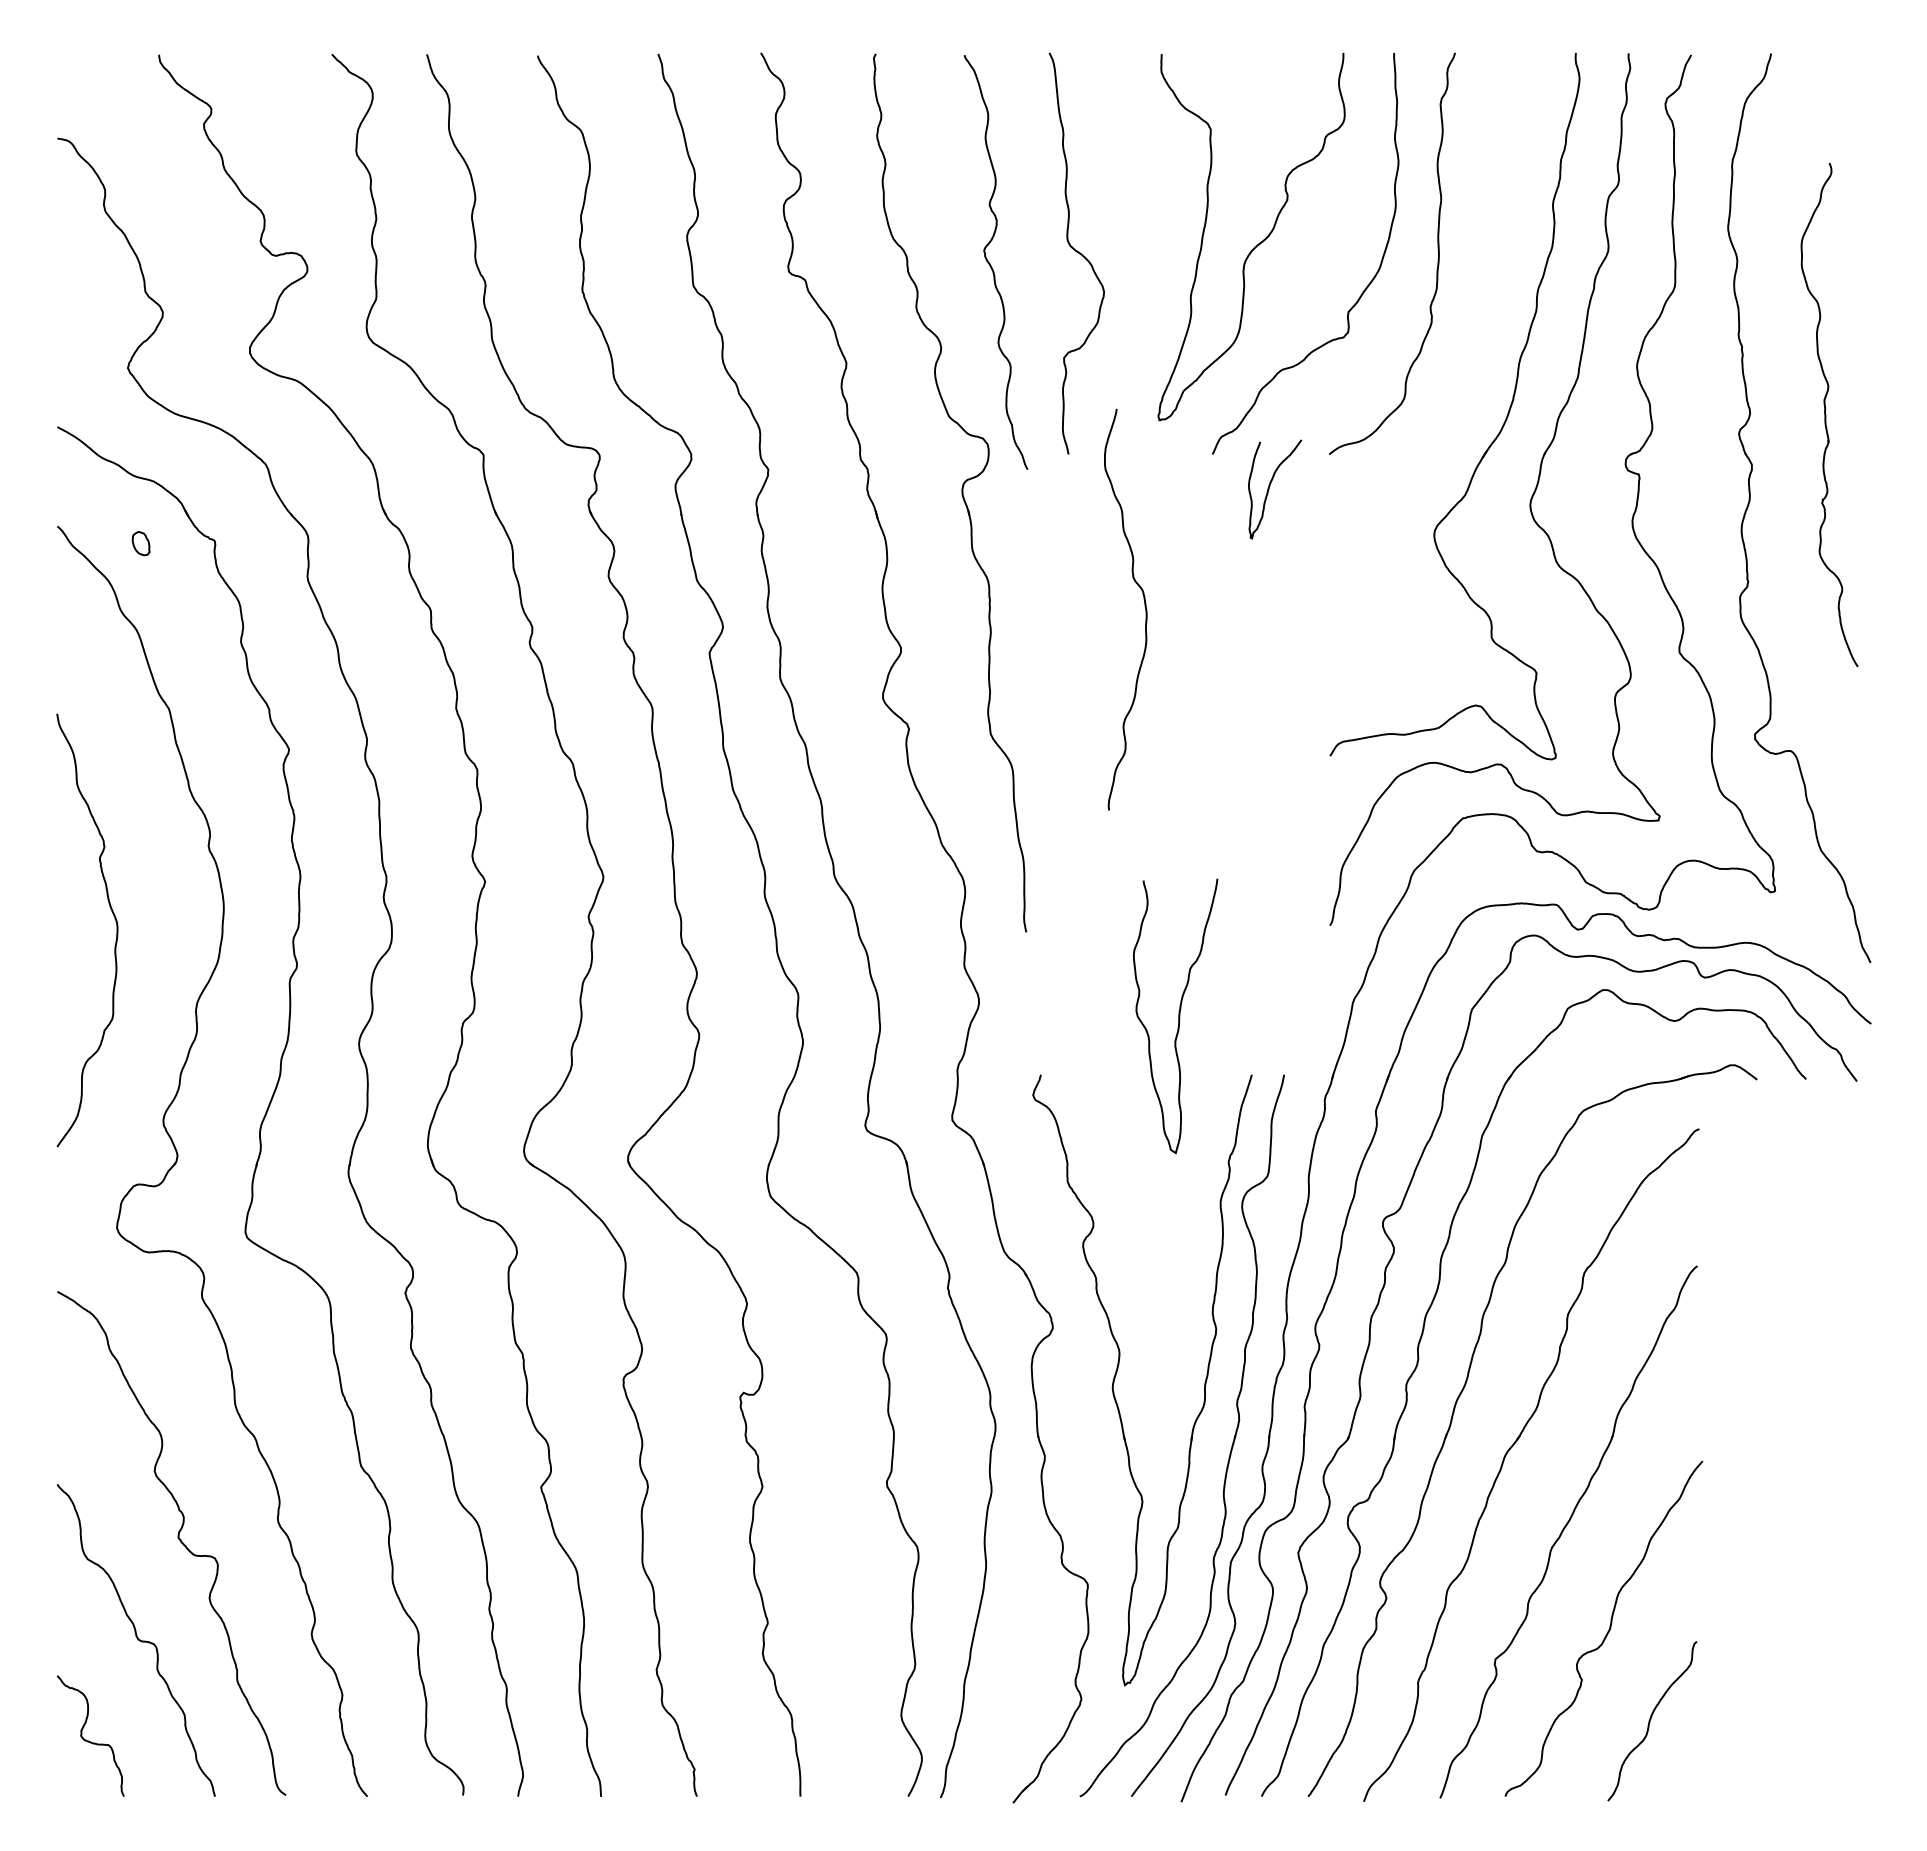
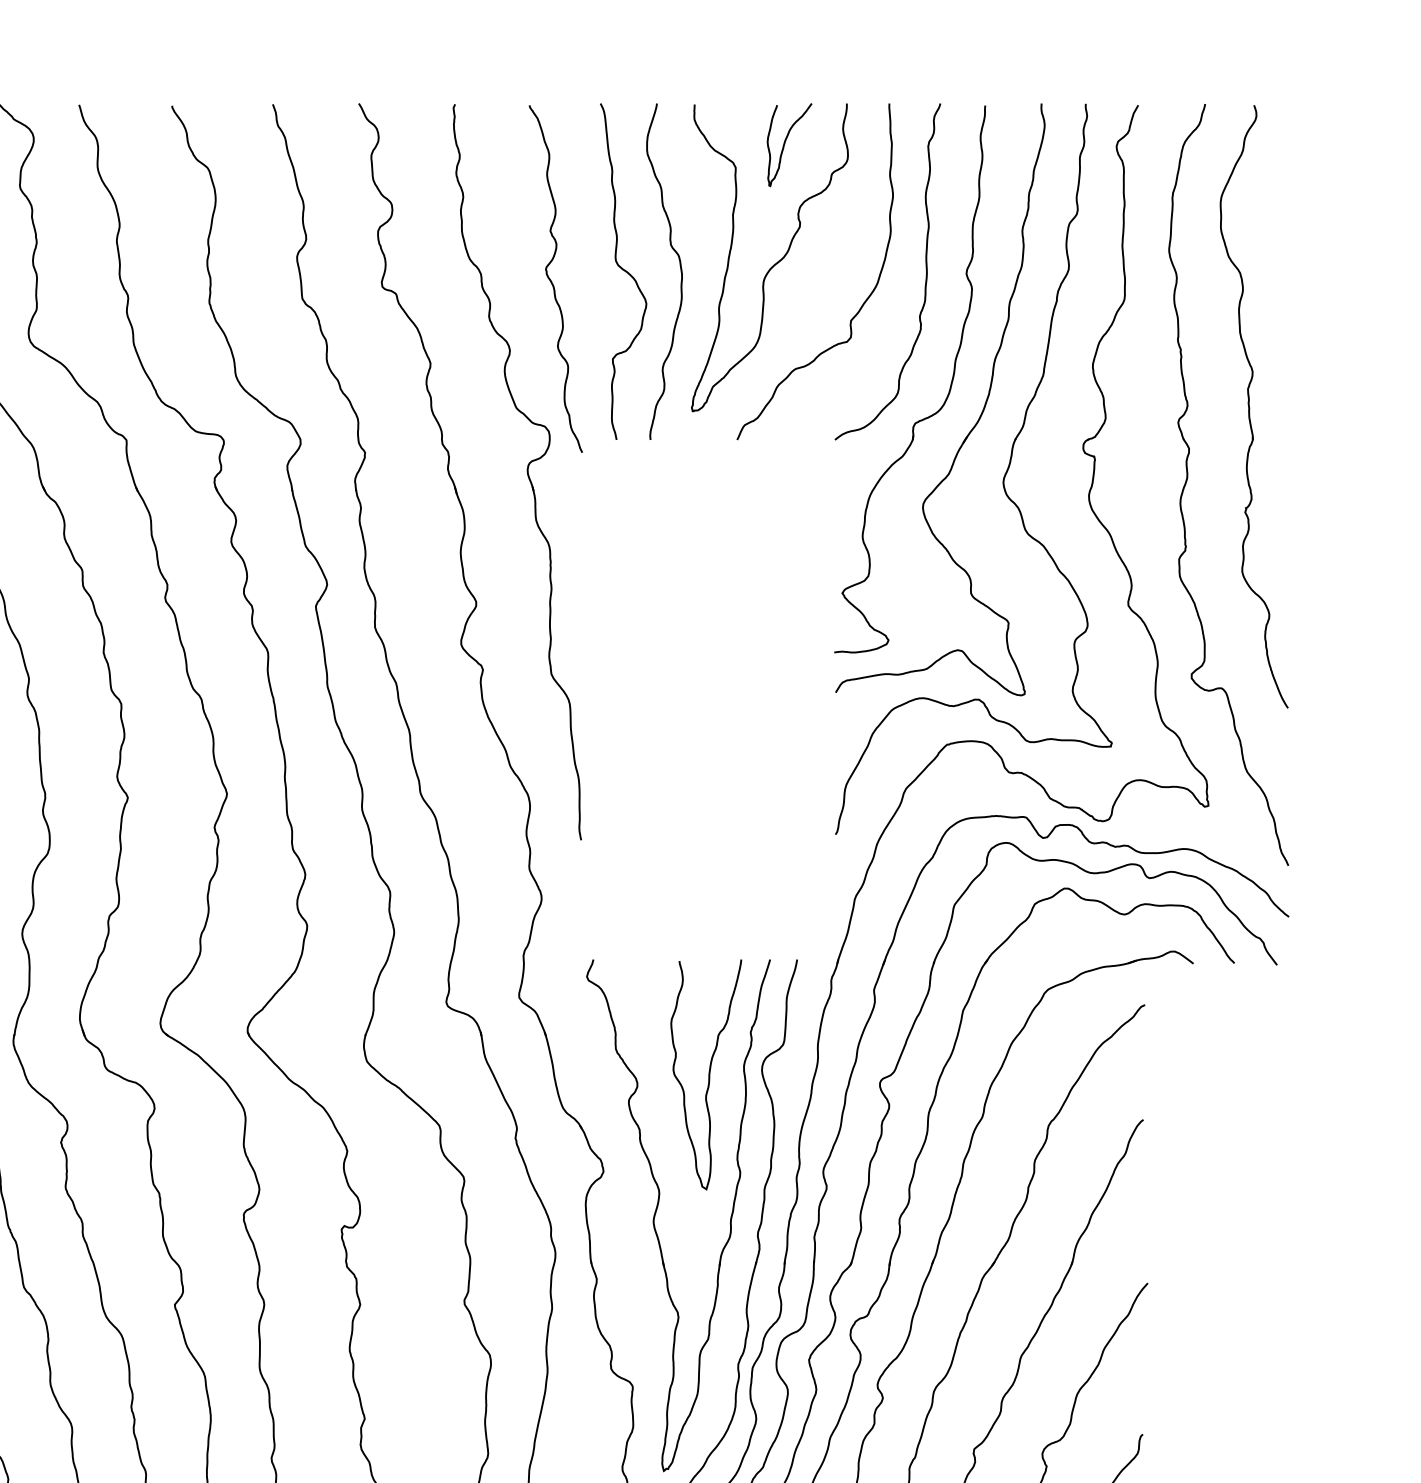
part: (1463, 400) -> (947, 394), added
part: (1829, 414) -> (1254, 406), size x1.43
curve: (1270, 486) -> (785, 142), moved
curve: (1144, 606) -> (680, 269), moved
curve: (1178, 1016) -> (708, 1074), moved

